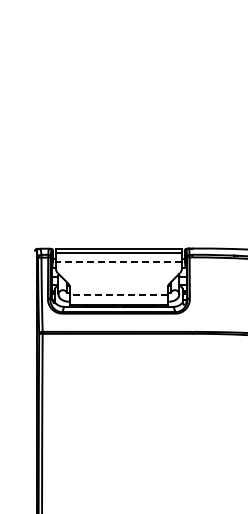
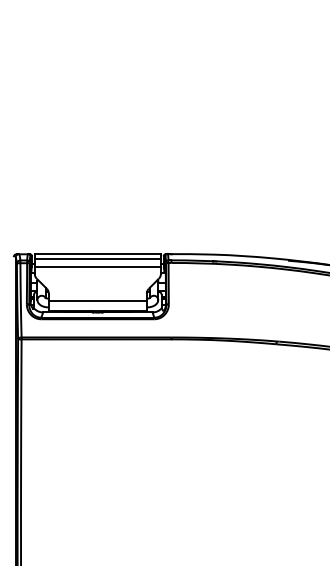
line: (118, 261) -> (97, 267), dashed -> solid
line: (118, 294) -> (97, 300), dashed -> solid

